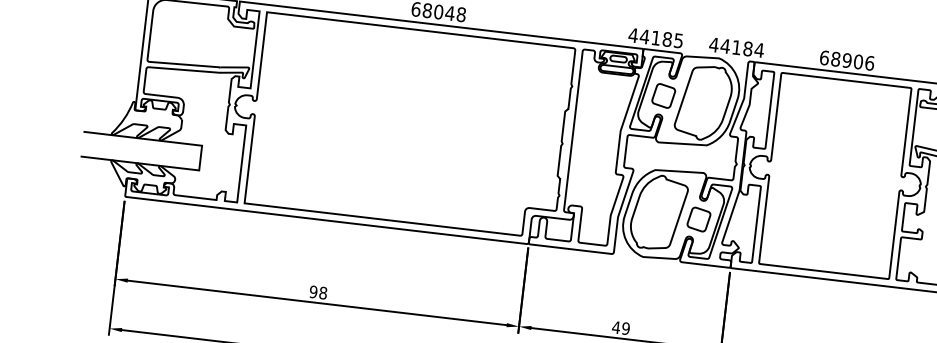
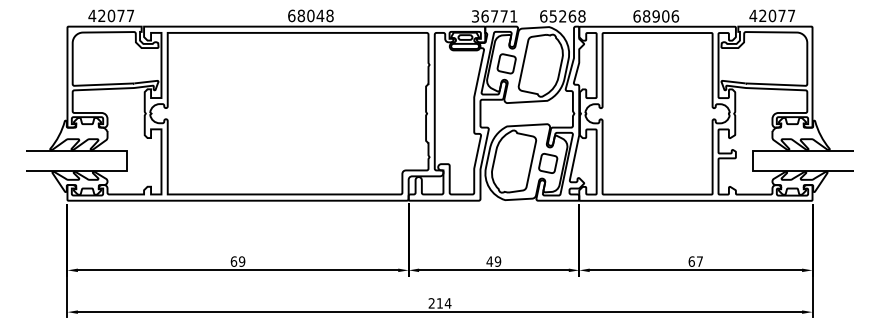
text: (655, 38) -> (494, 16), 44185 -> 36771
text: (736, 47) -> (562, 16), 44184 -> 65268
text: (317, 292) -> (237, 261), 98 -> 69

